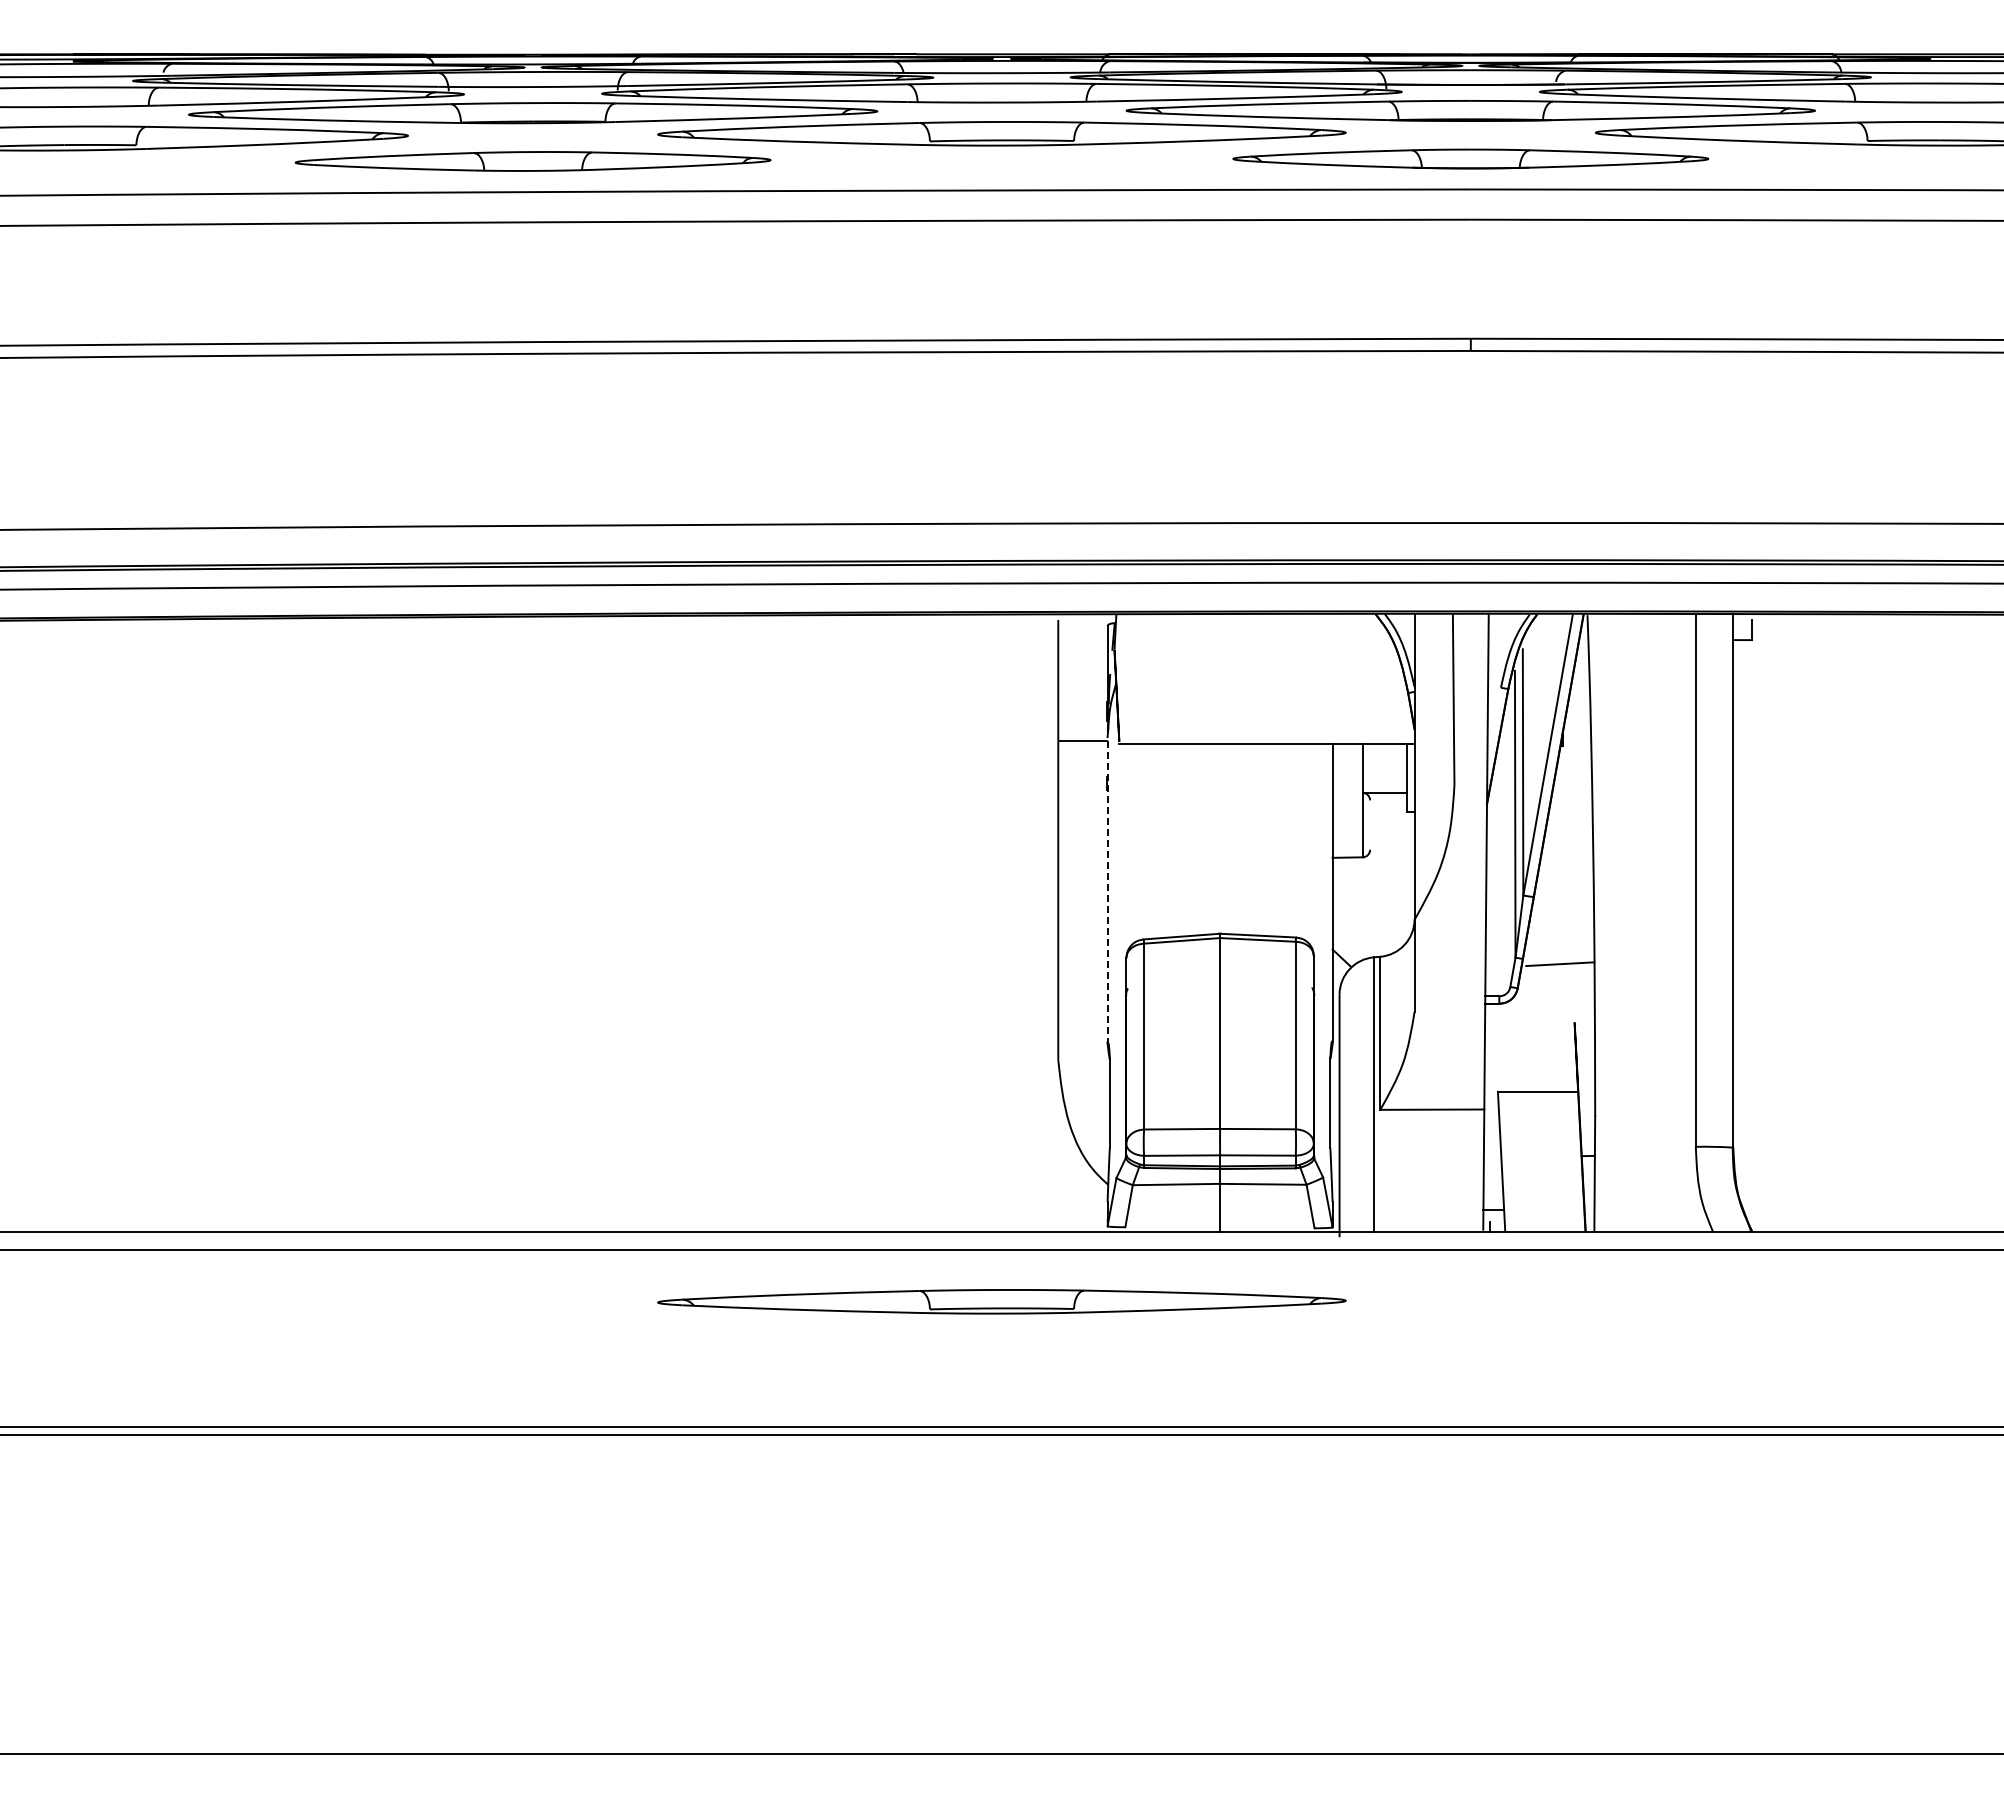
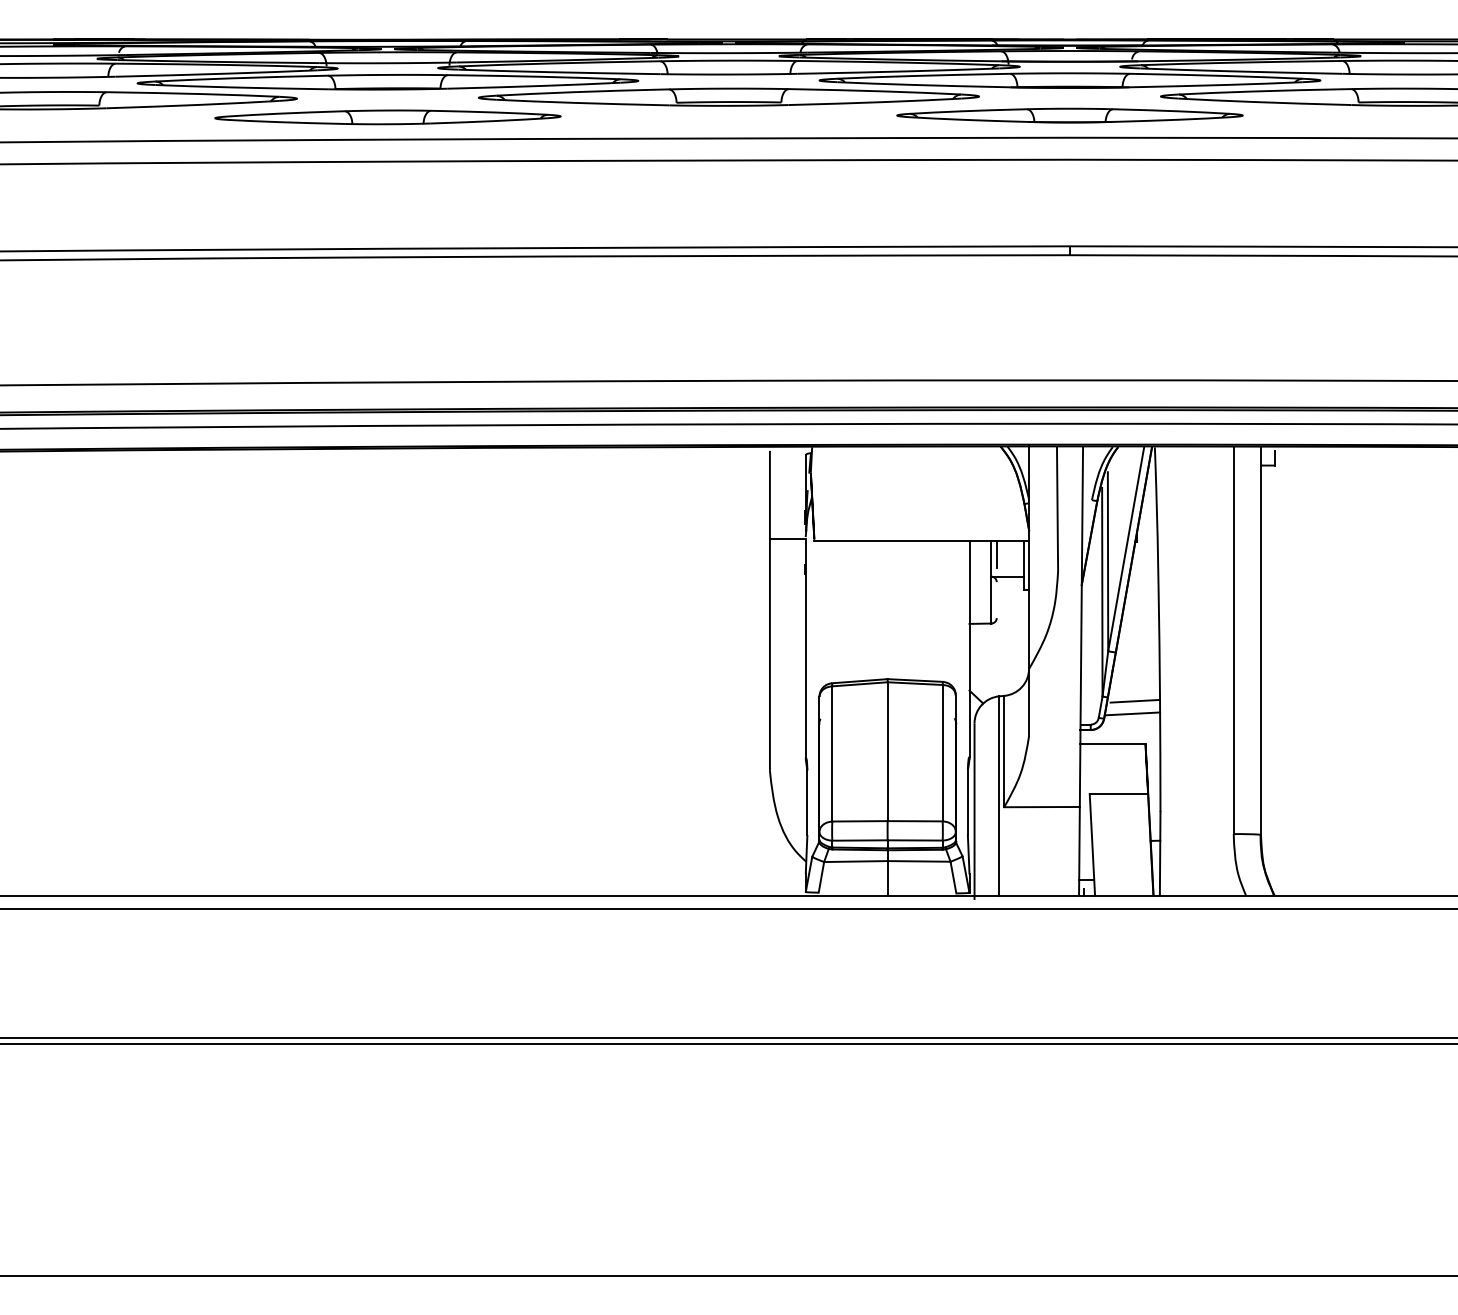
line: (1370, 762) -> (997, 554), added
line: (1107, 892) -> (805, 649), dashed -> solid
line: (1556, 981) -> (1132, 713), added
line: (1529, 1022) -> (1112, 743), added
part: (1001, 1301) -> (728, 946), removed

